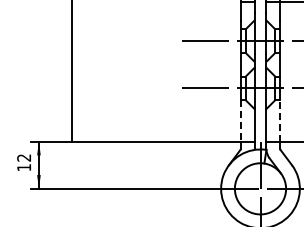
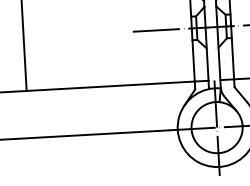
line: (240, 120) -> (193, 60), dashed -> solid
line: (280, 120) -> (233, 58), dashed -> solid

